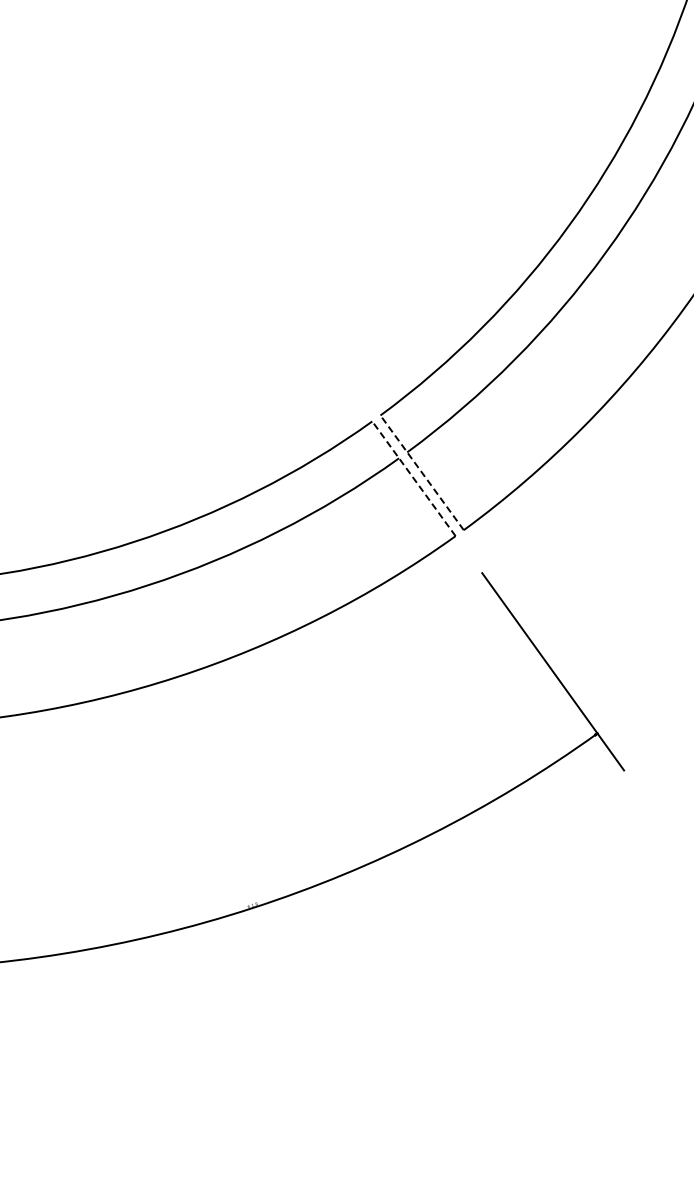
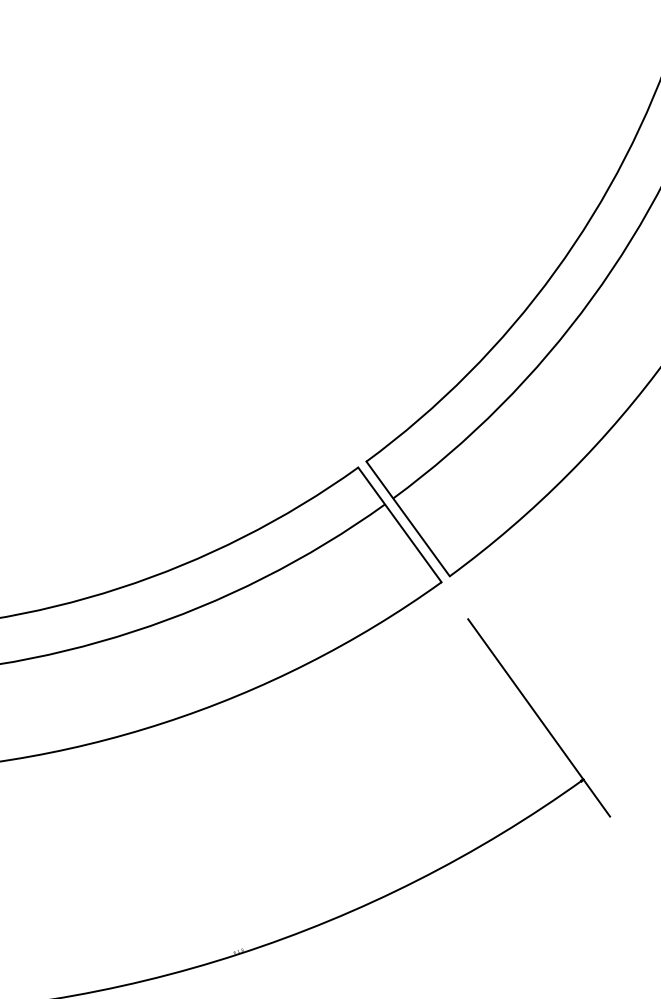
line: (422, 472) -> (408, 518), dashed -> solid
line: (413, 478) -> (399, 524), dashed -> solid

